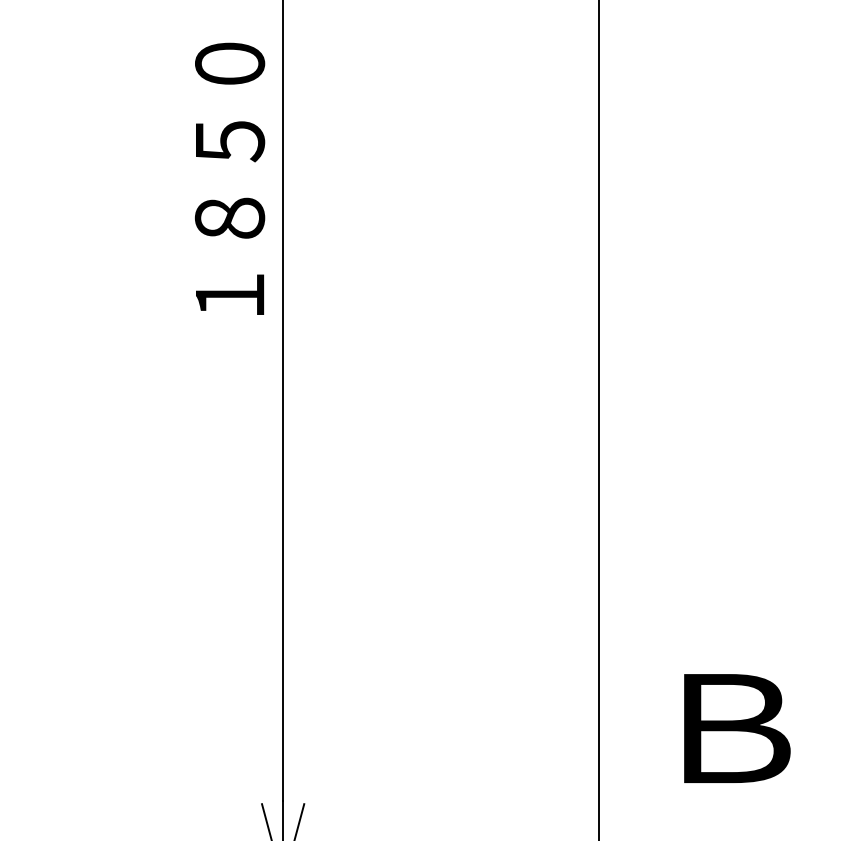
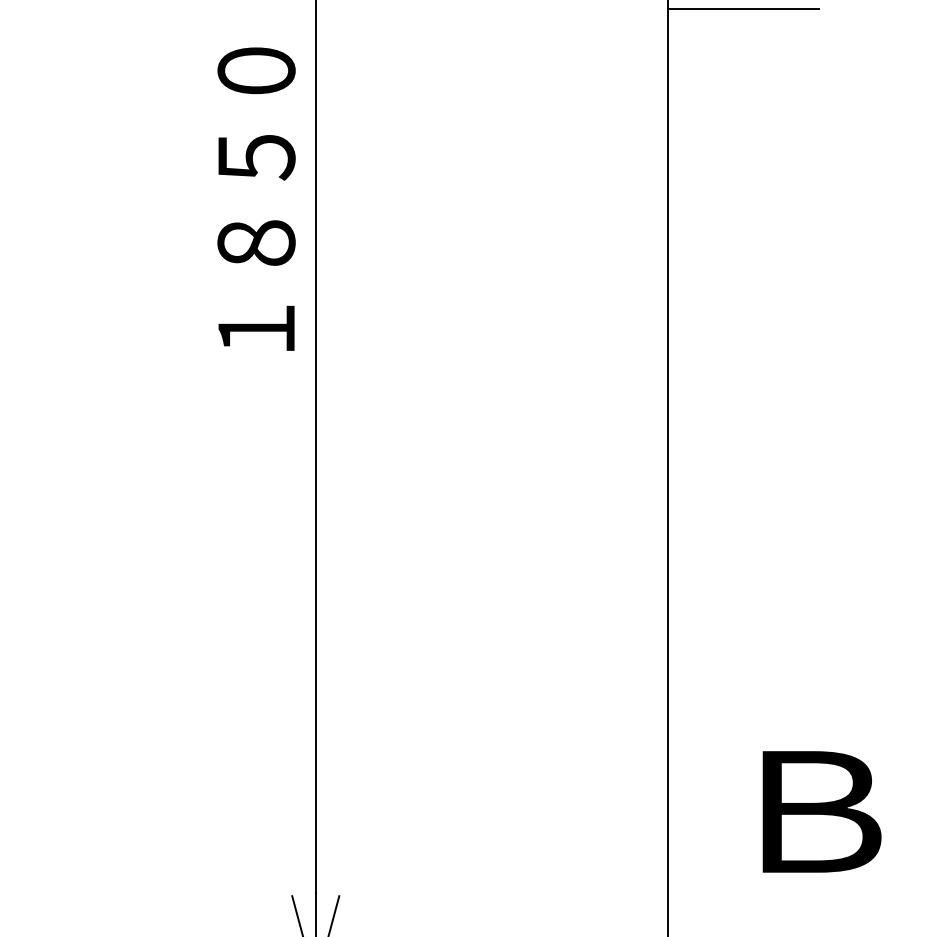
line: (666, 8) -> (743, 9), added

